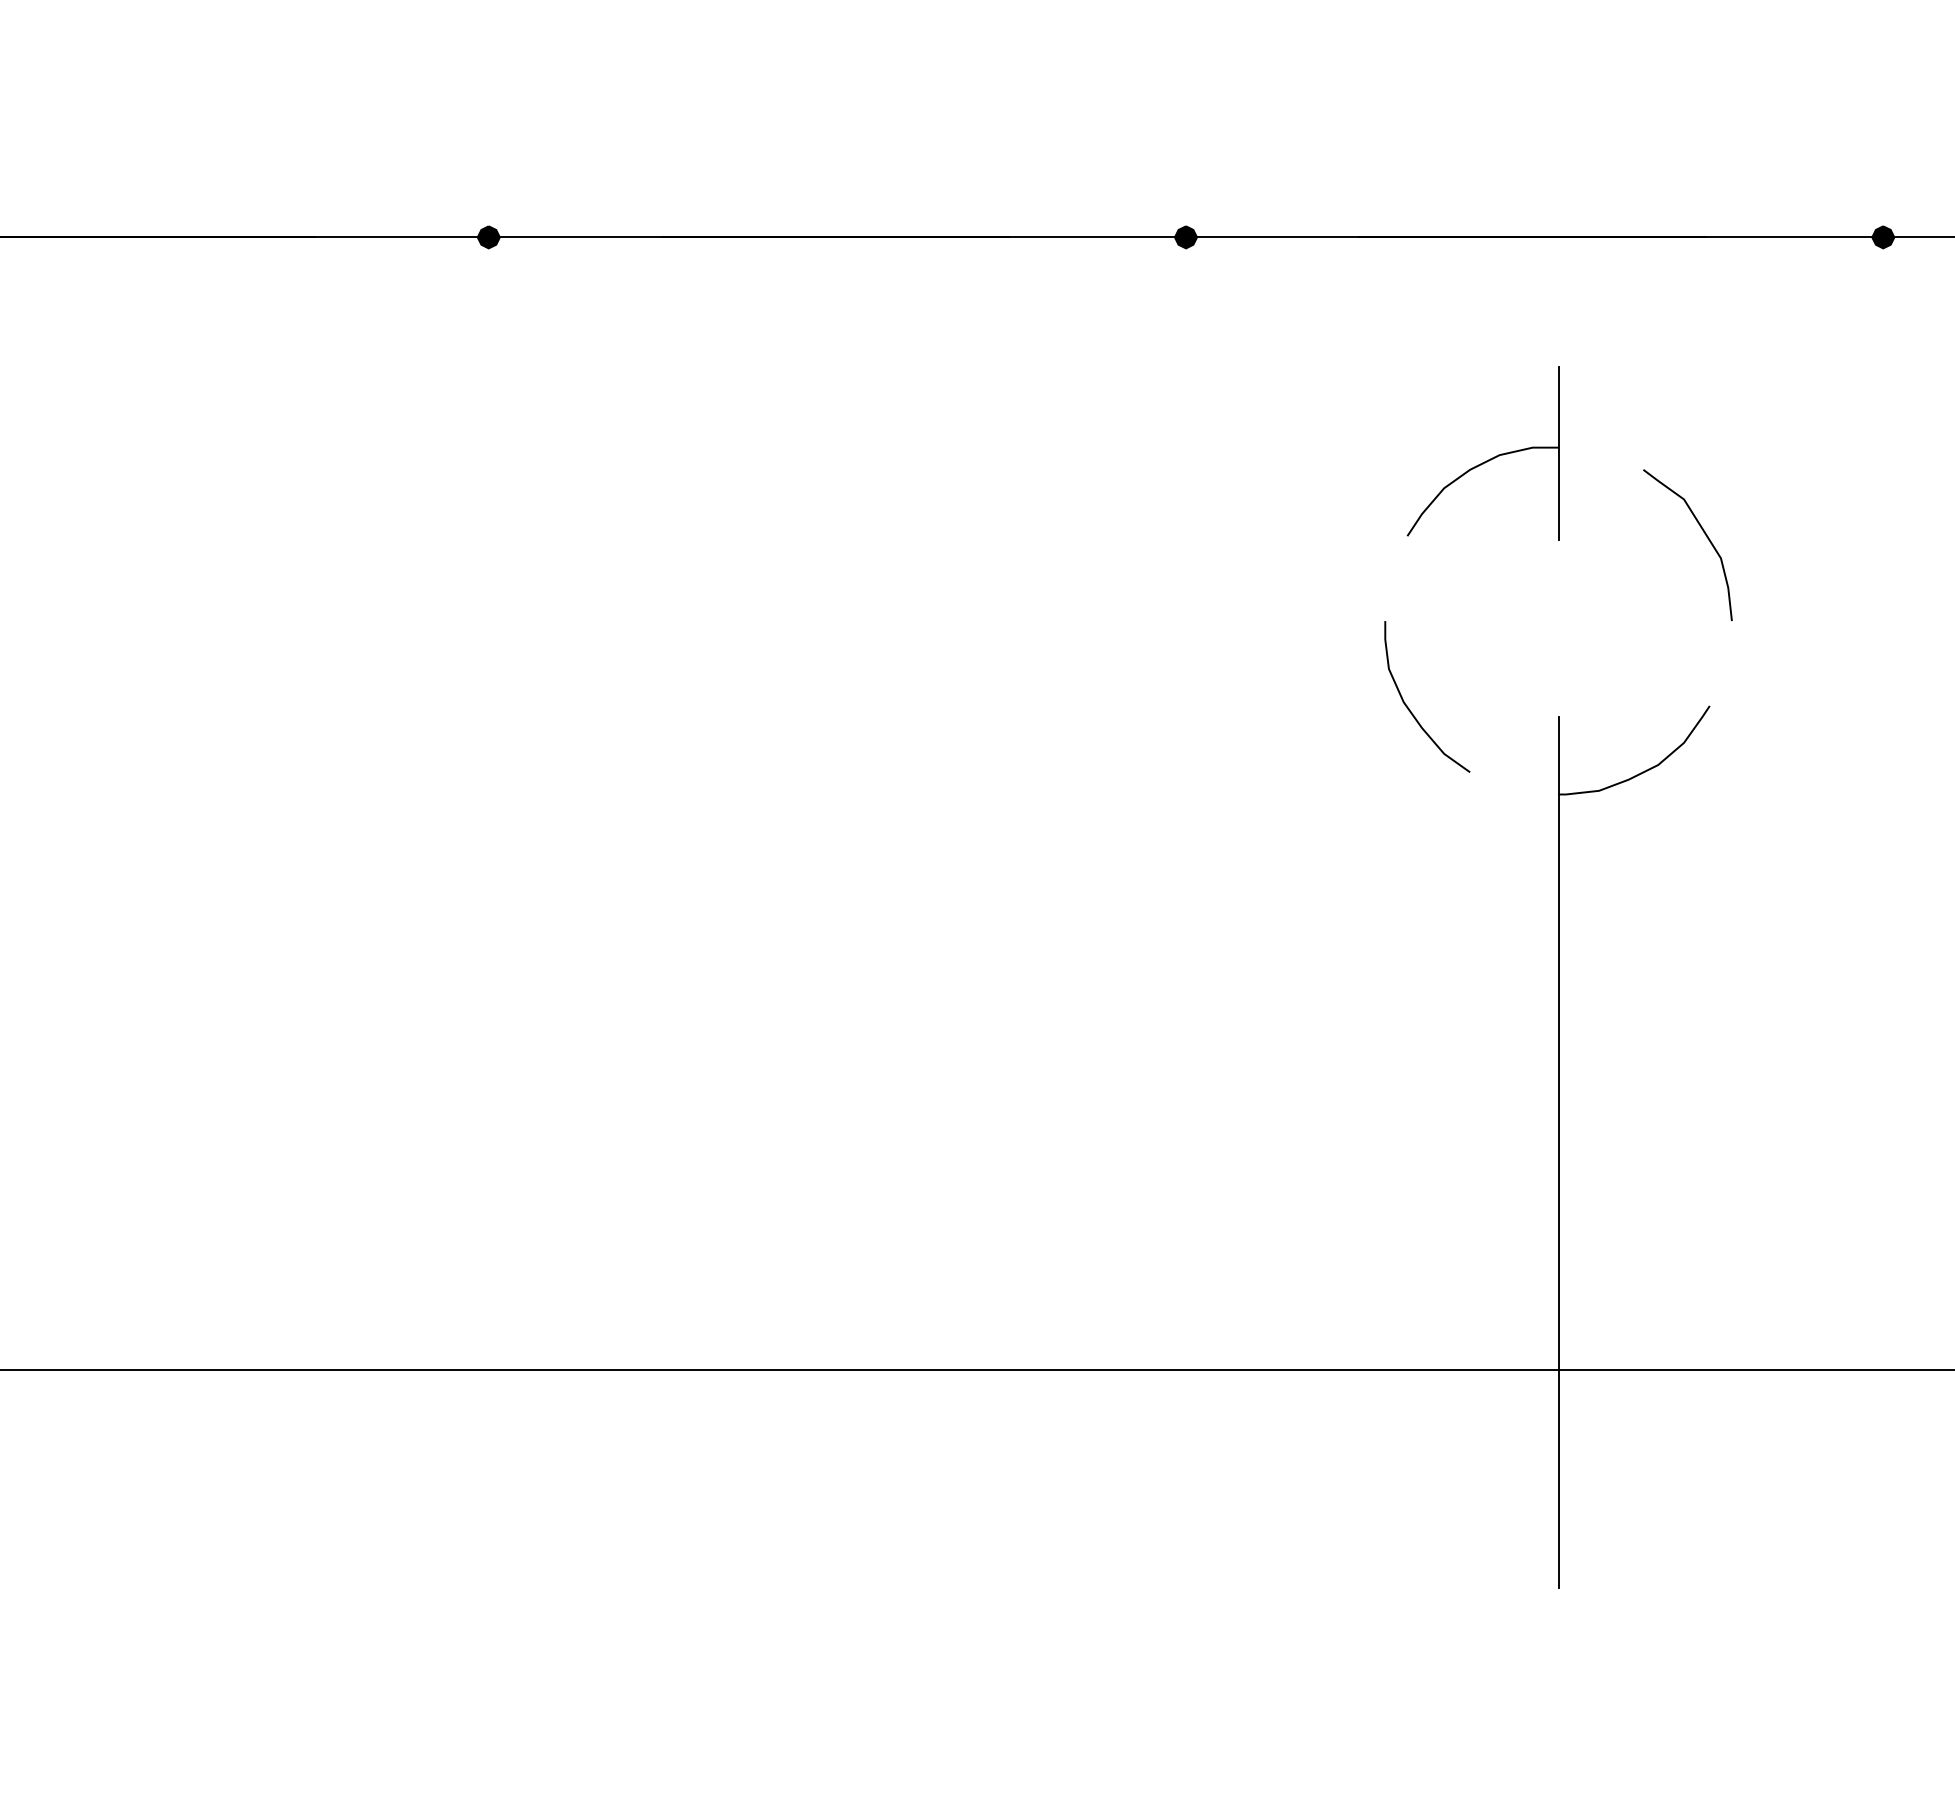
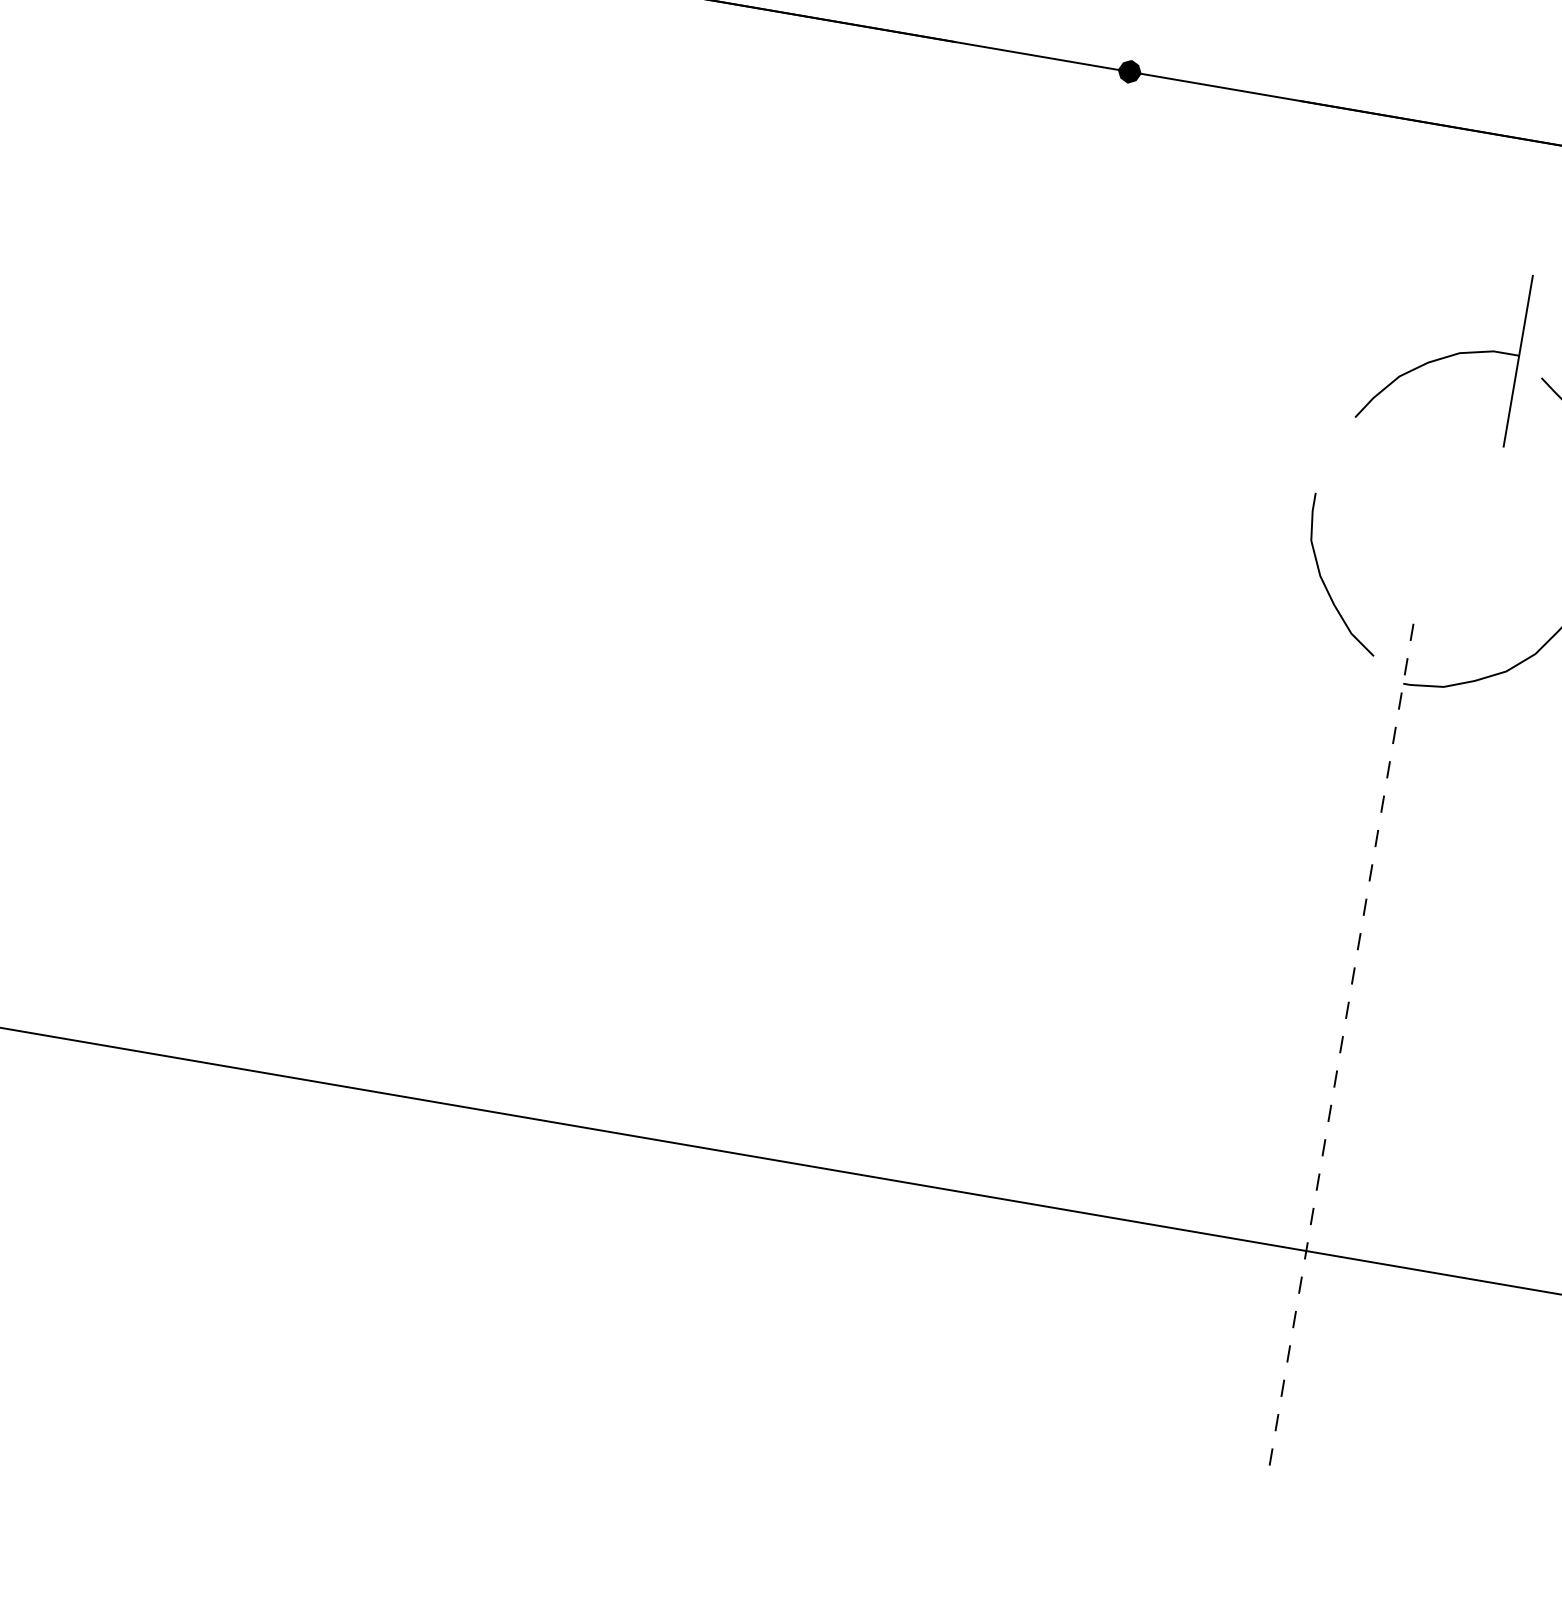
part: (1486, 460) -> (1445, 356), moved
curve: (1409, 708) -> (1324, 583), moved
line: (1558, 1151) -> (1342, 1035), solid -> dashed

